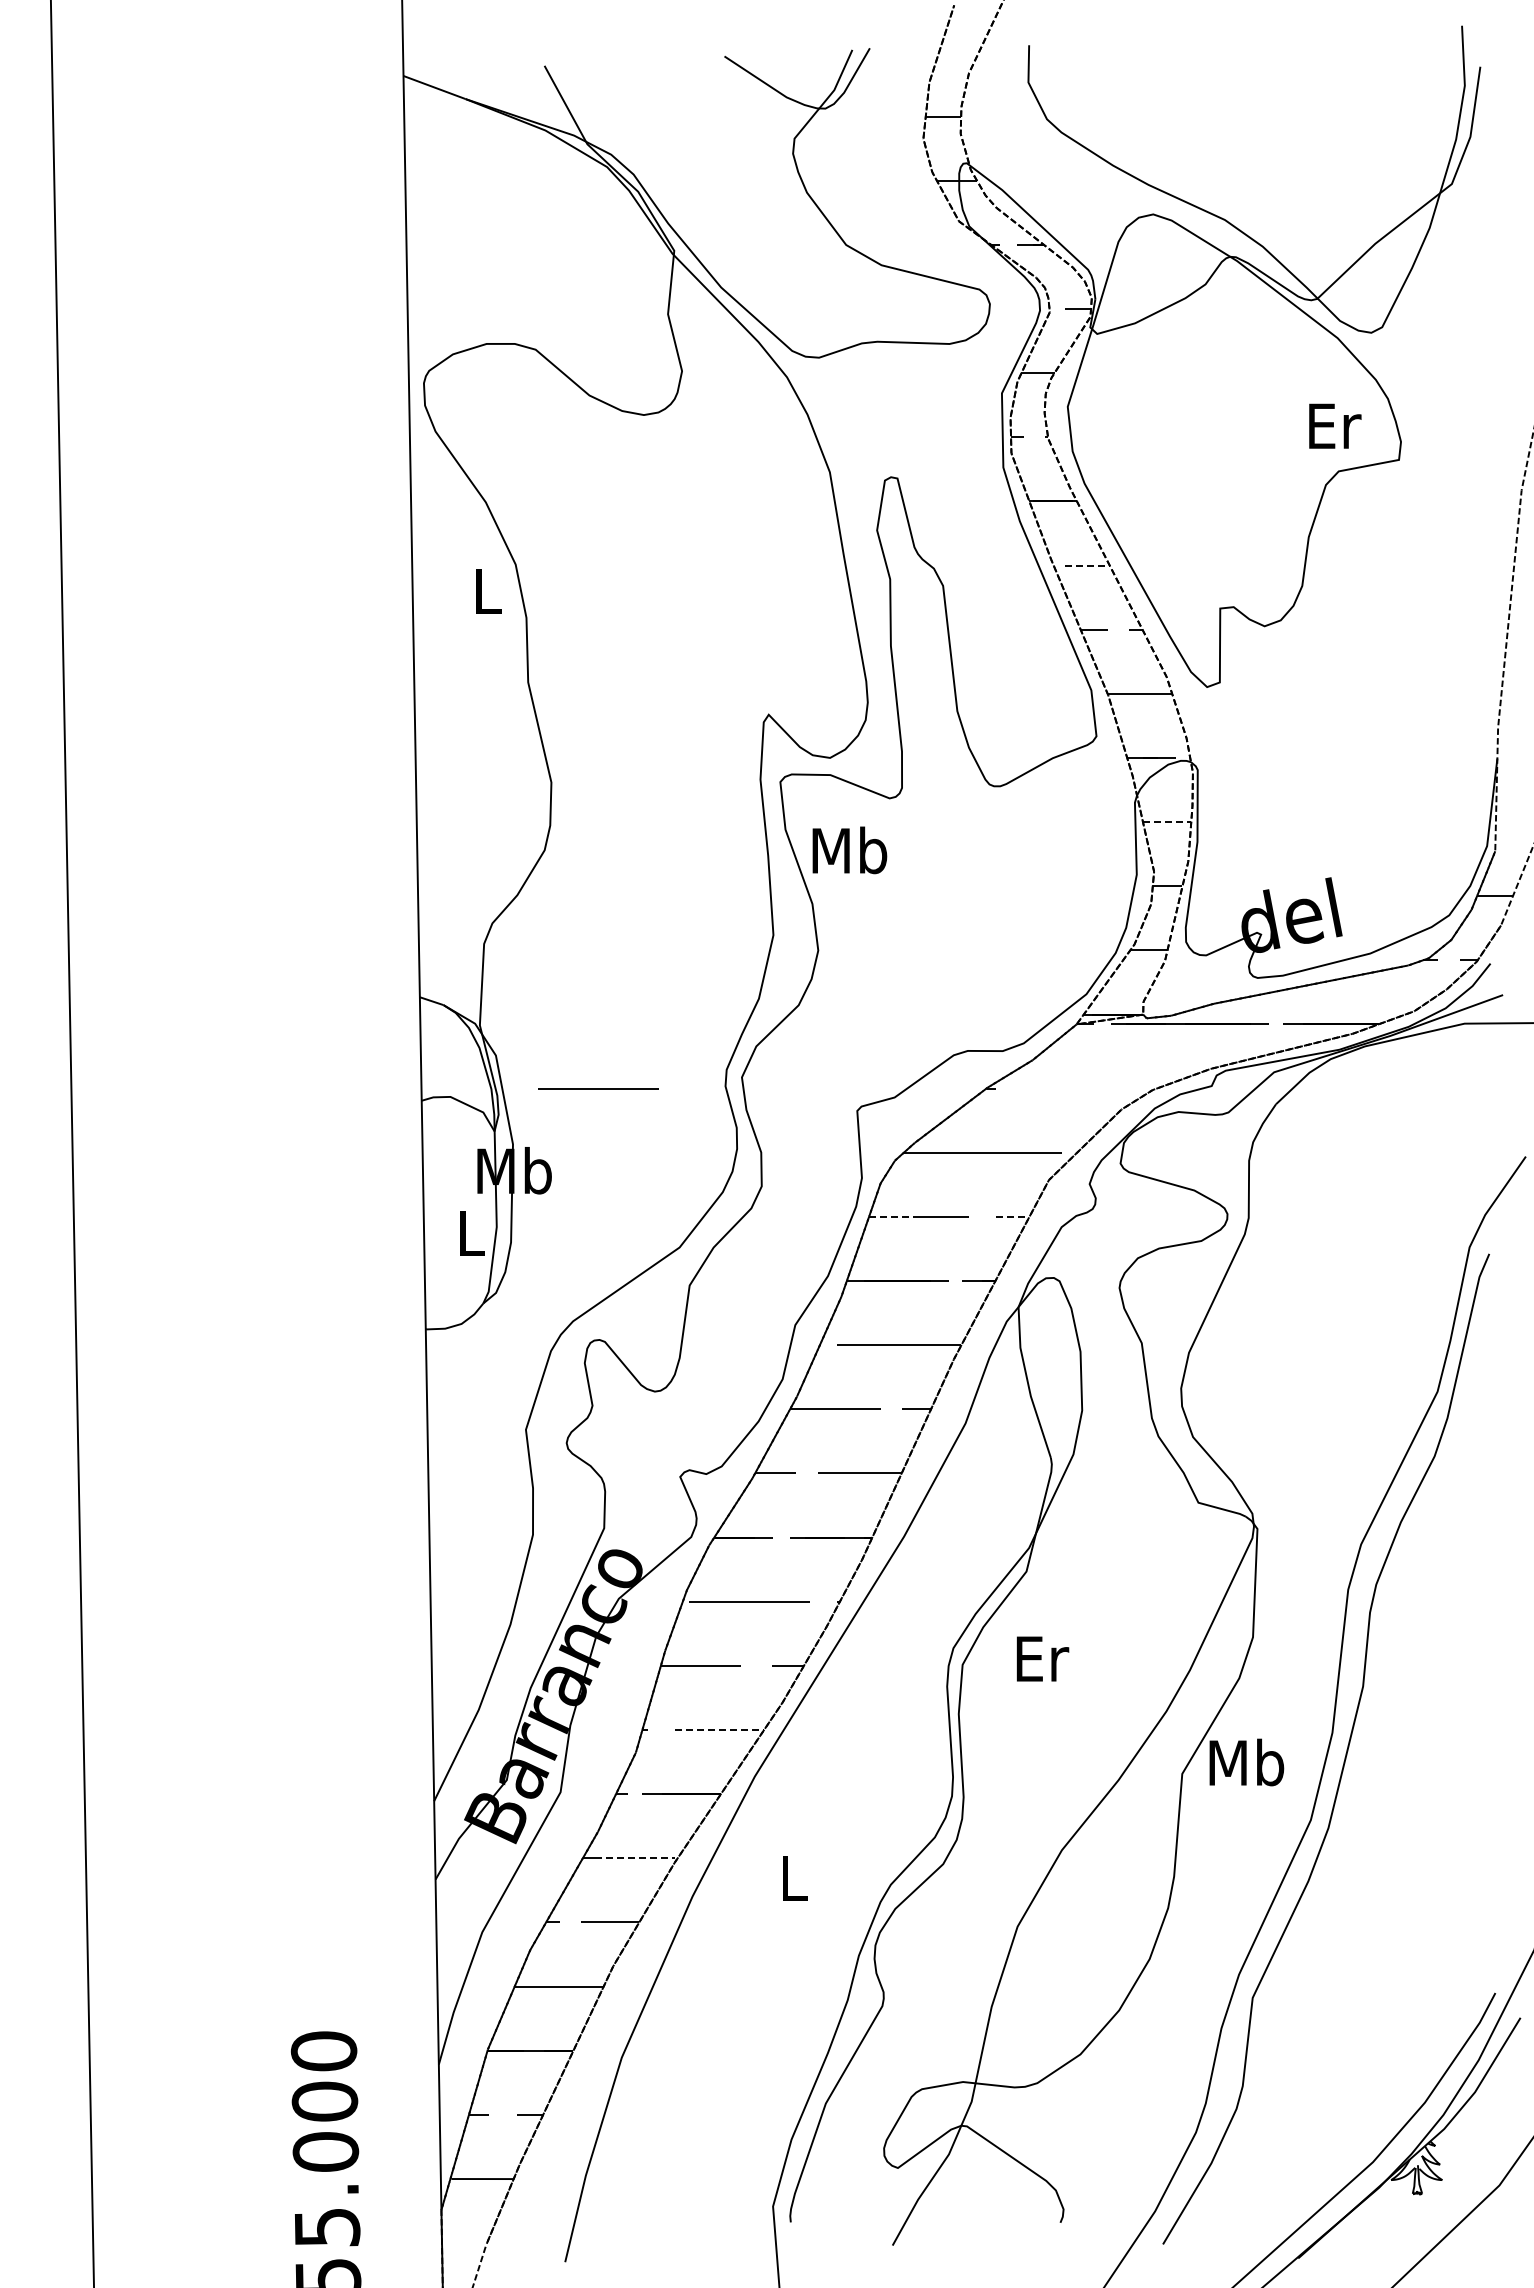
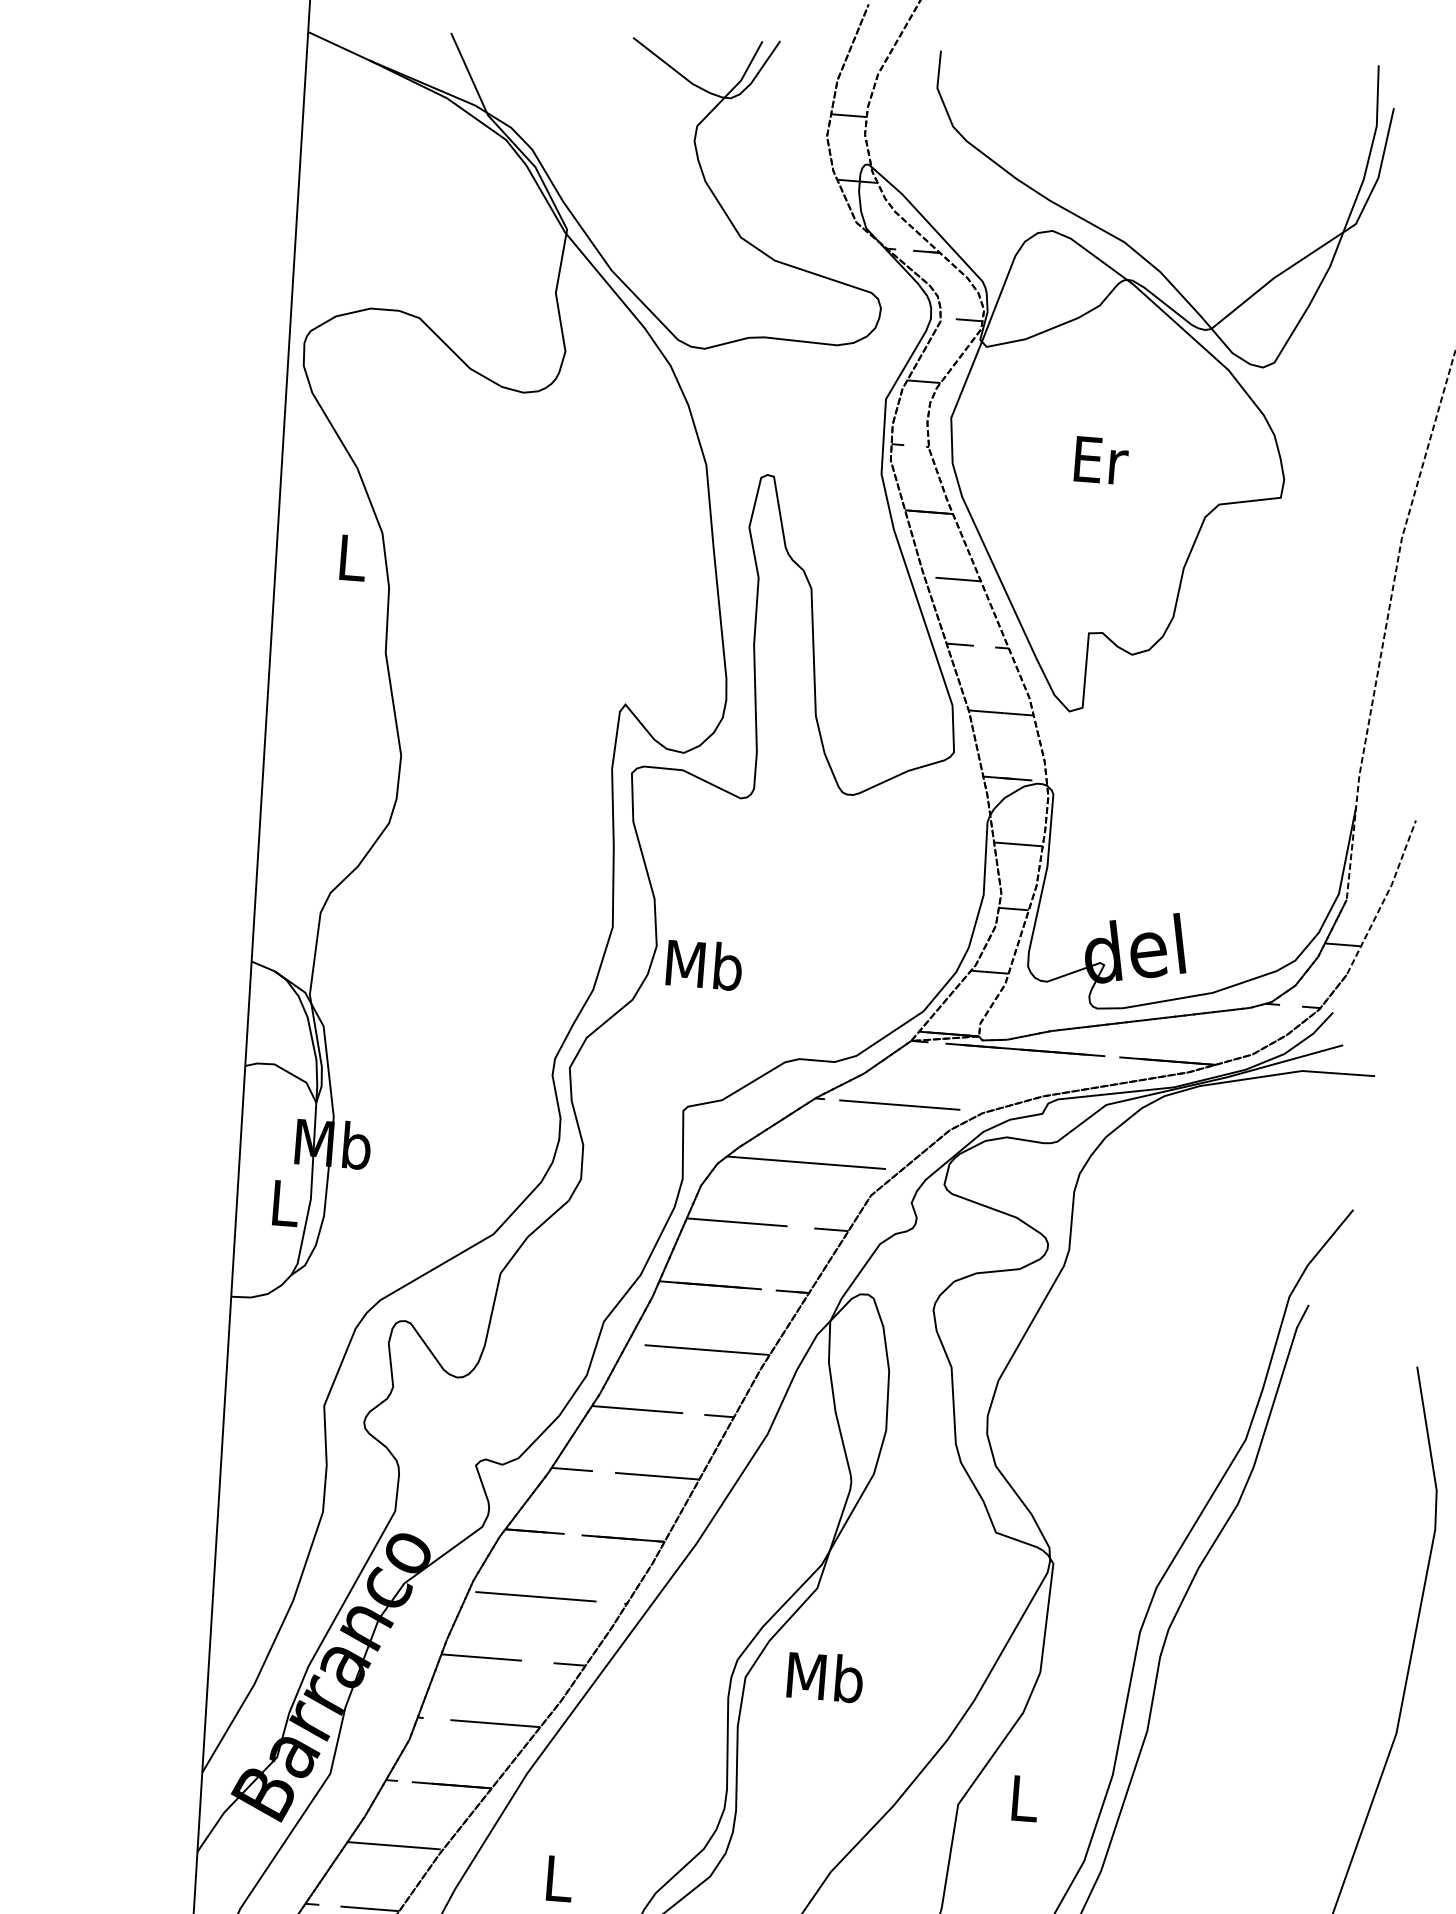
text: (1335, 425) -> (1101, 459), moved
line: (1087, 565) -> (958, 579), dashed -> solid
line: (1167, 822) -> (1018, 844), dashed -> solid
text: (849, 850) -> (704, 964), moved
line: (598, 1088) -> (899, 1105), moved
line: (893, 1216) -> (711, 1220), dashed -> solid
line: (1012, 1216) -> (831, 1229), dashed -> solid
text: (1041, 1658) -> (825, 1677), Er -> Mb
line: (719, 1730) -> (495, 1724), dashed -> solid
text: (1246, 1762) -> (1023, 1798), Mb -> L
line: (635, 1858) -> (400, 1846), dashed -> solid

